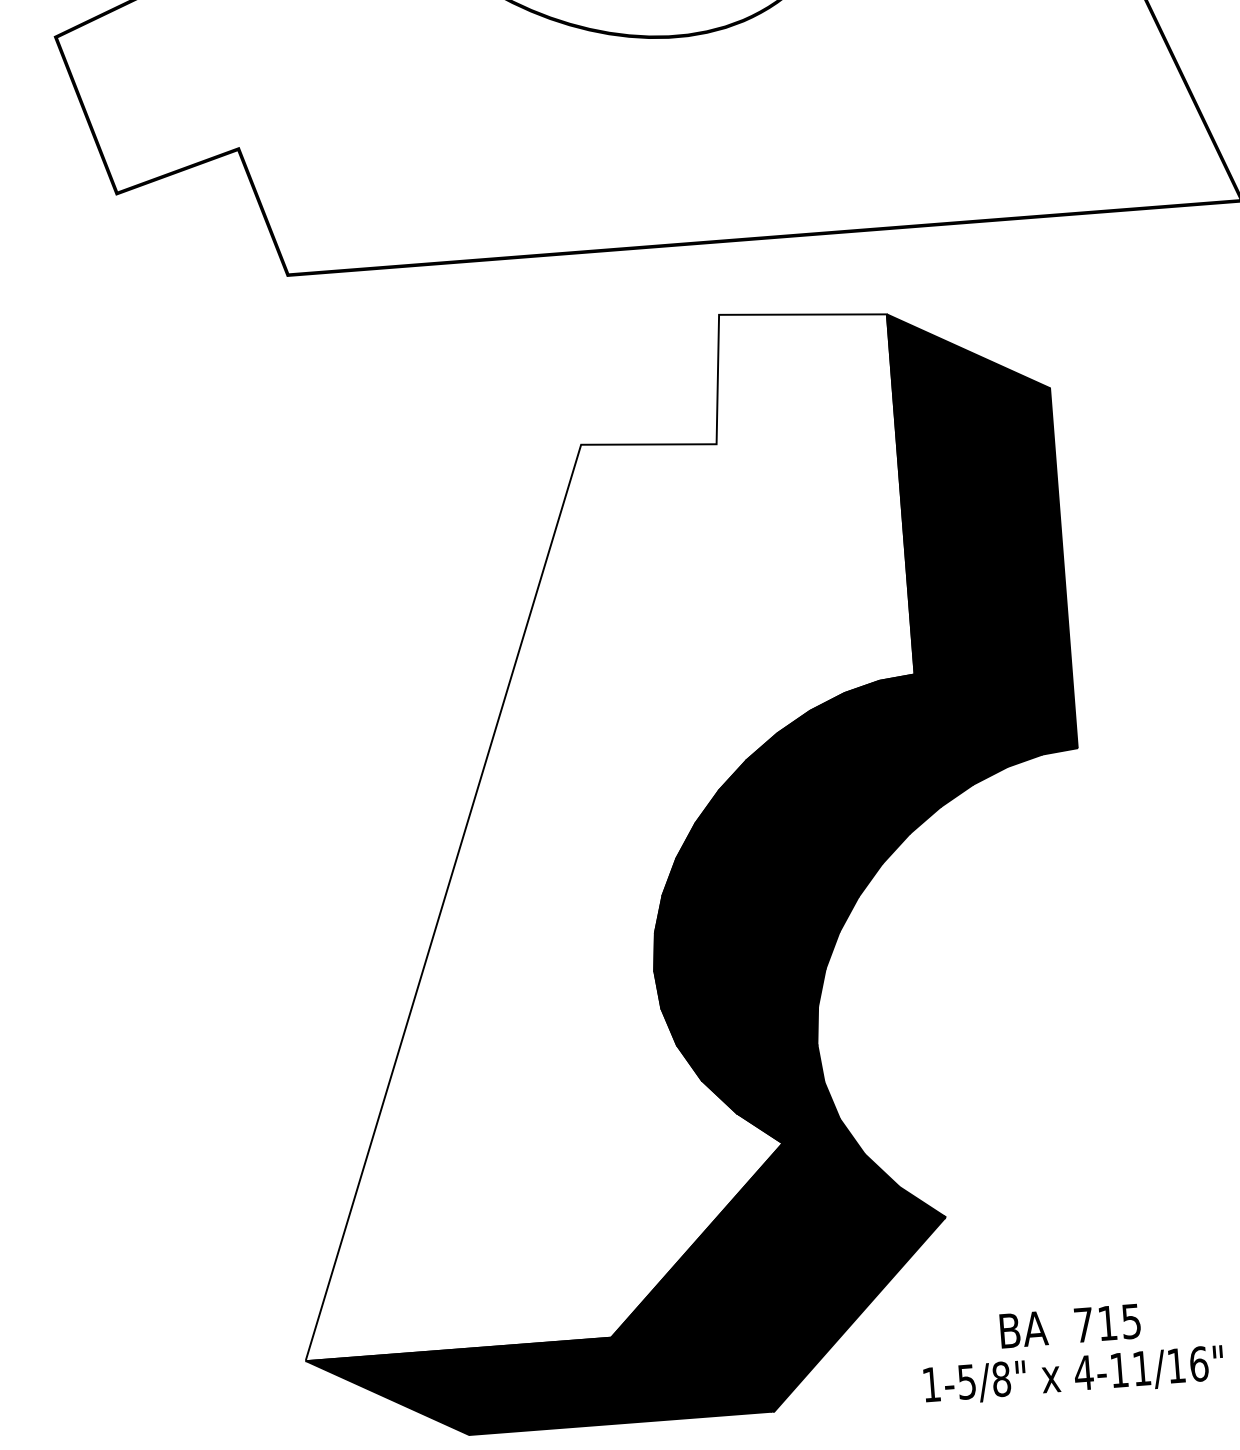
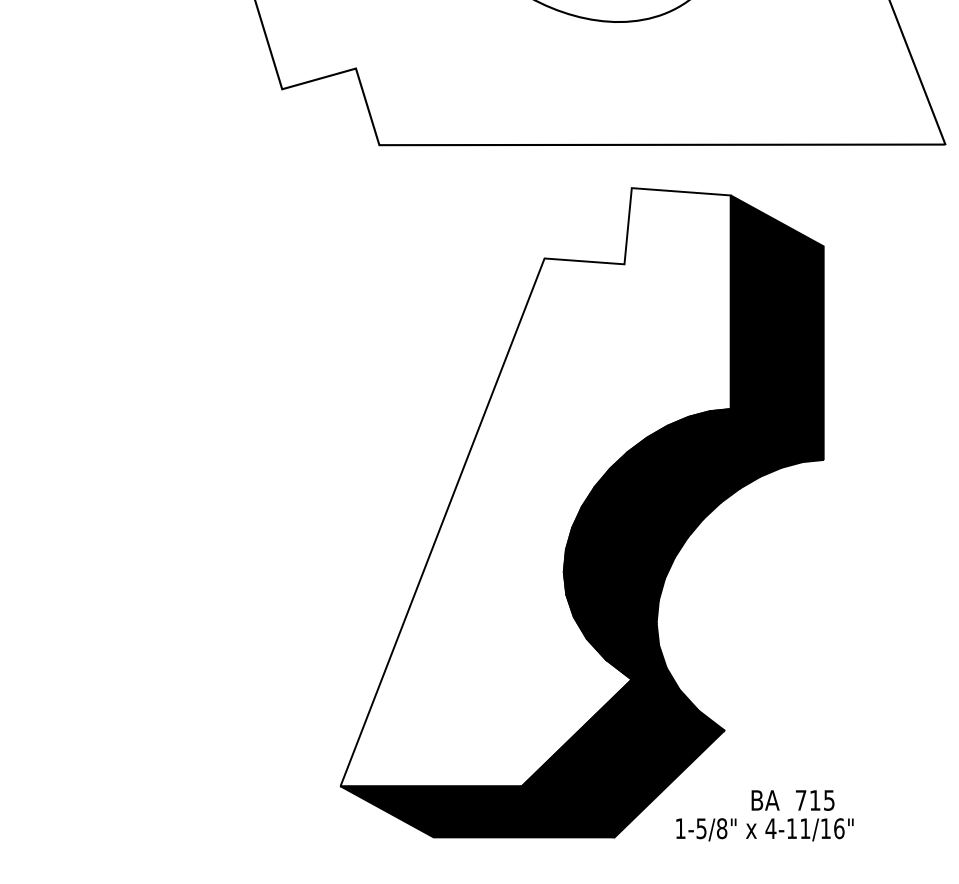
text: (1073, 1375) -> (764, 829), moved

